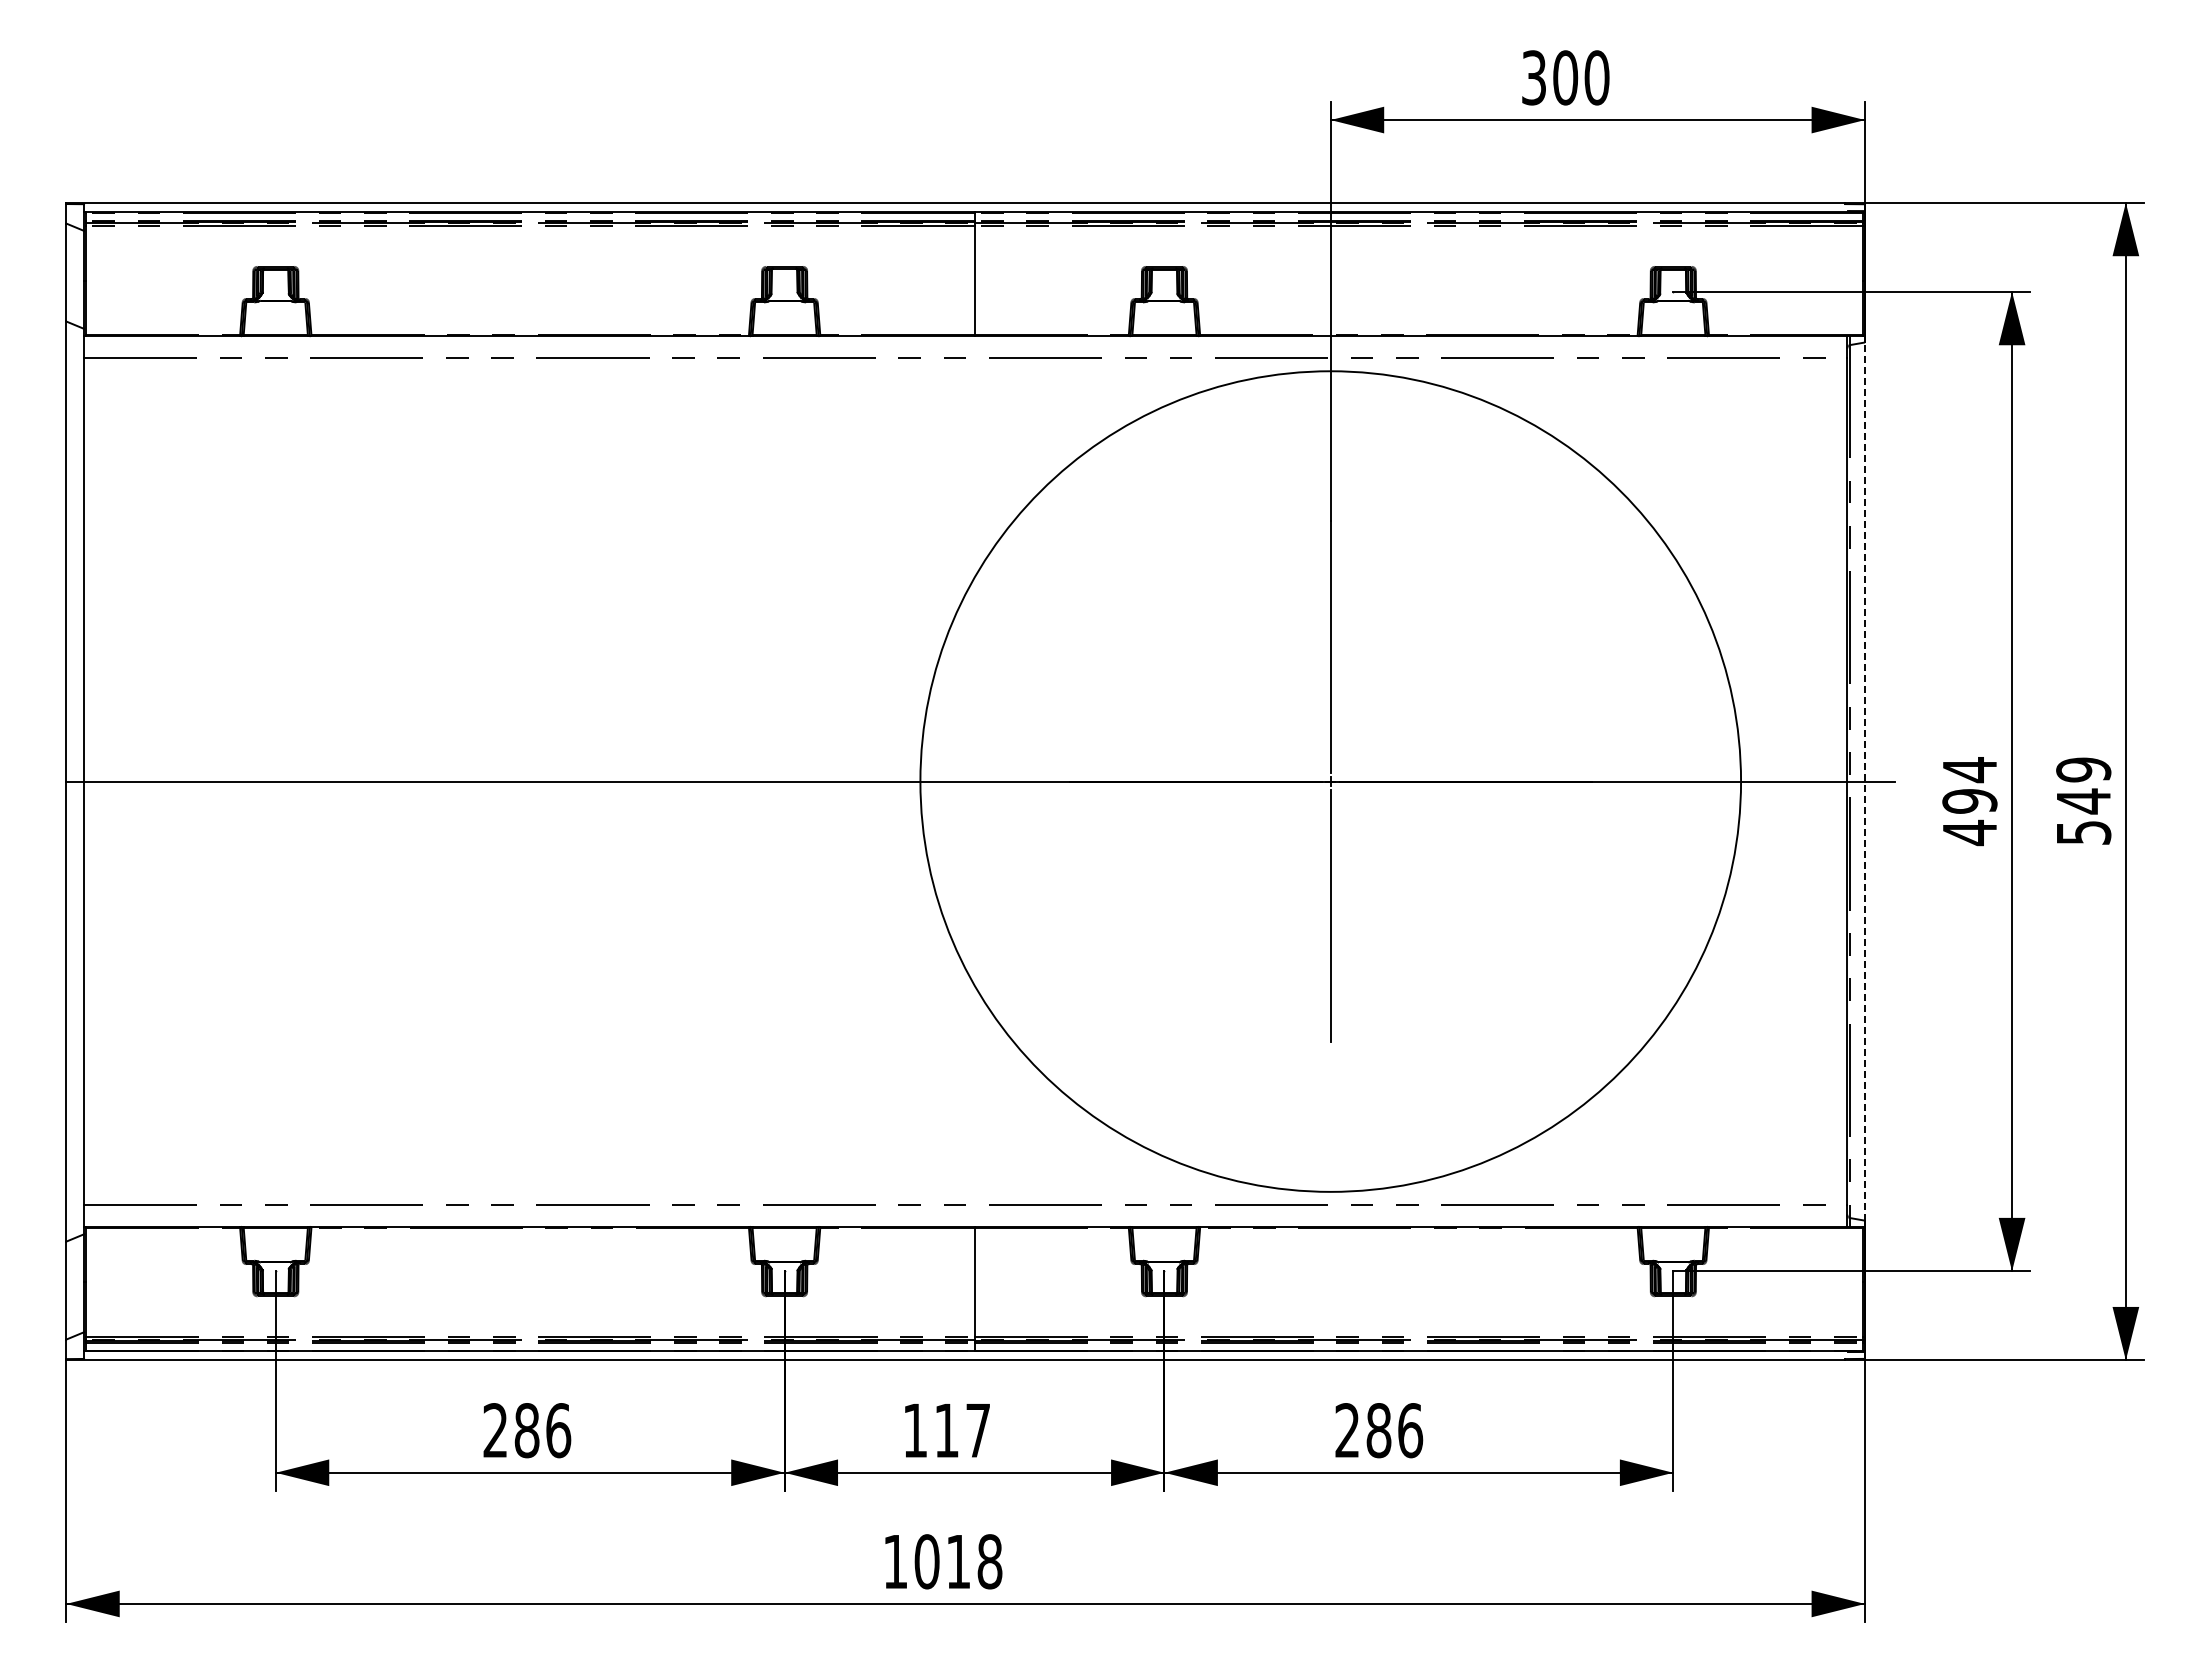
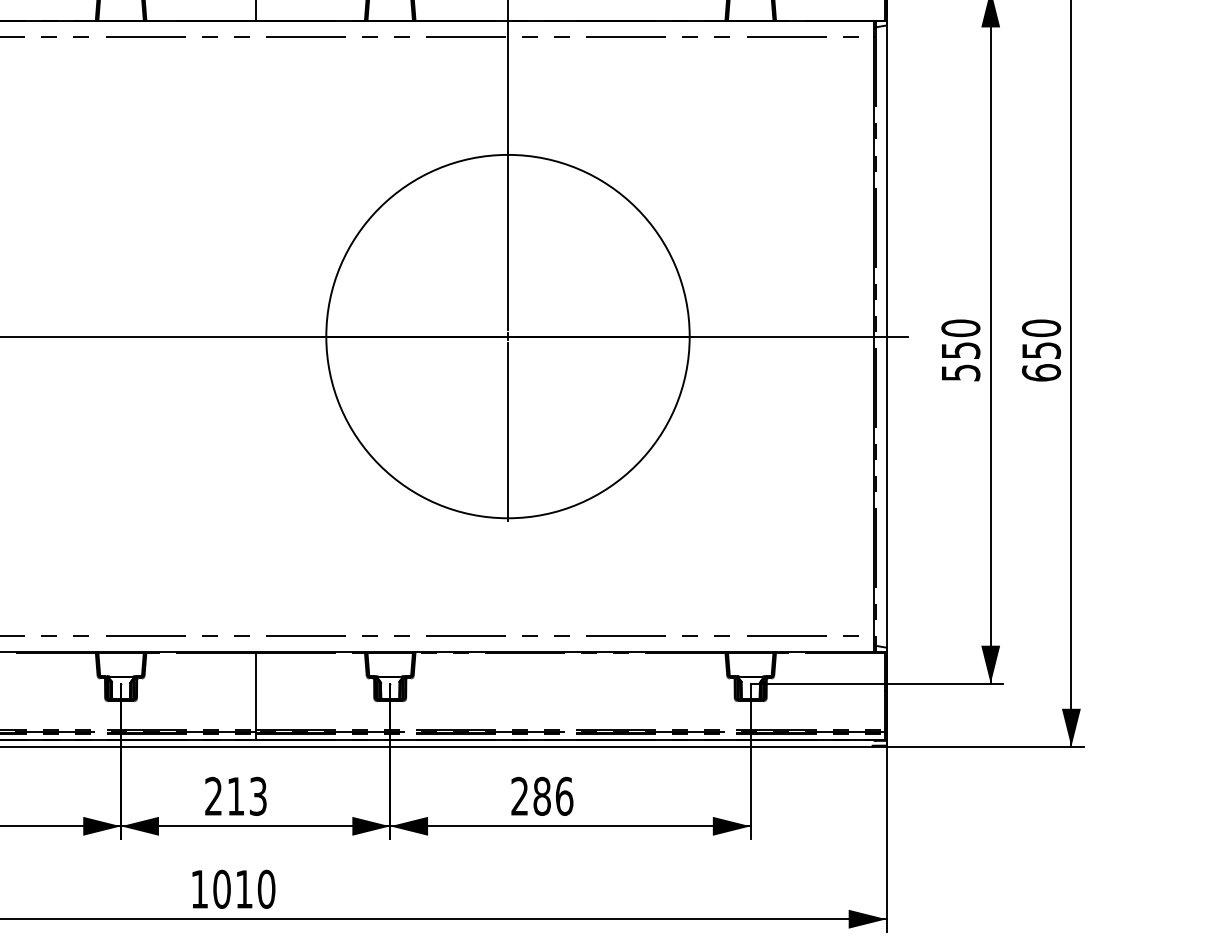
circle: (1330, 781) -> (507, 336), size x0.62
line: (1865, 781) -> (886, 336), dashed -> solid
text: (2083, 800) -> (1041, 349), 549 -> 650
text: (1969, 801) -> (960, 350), 494 -> 550
text: (946, 1430) -> (235, 796), 117 -> 213
text: (989, 1561) -> (266, 889), 1018 -> 1010

